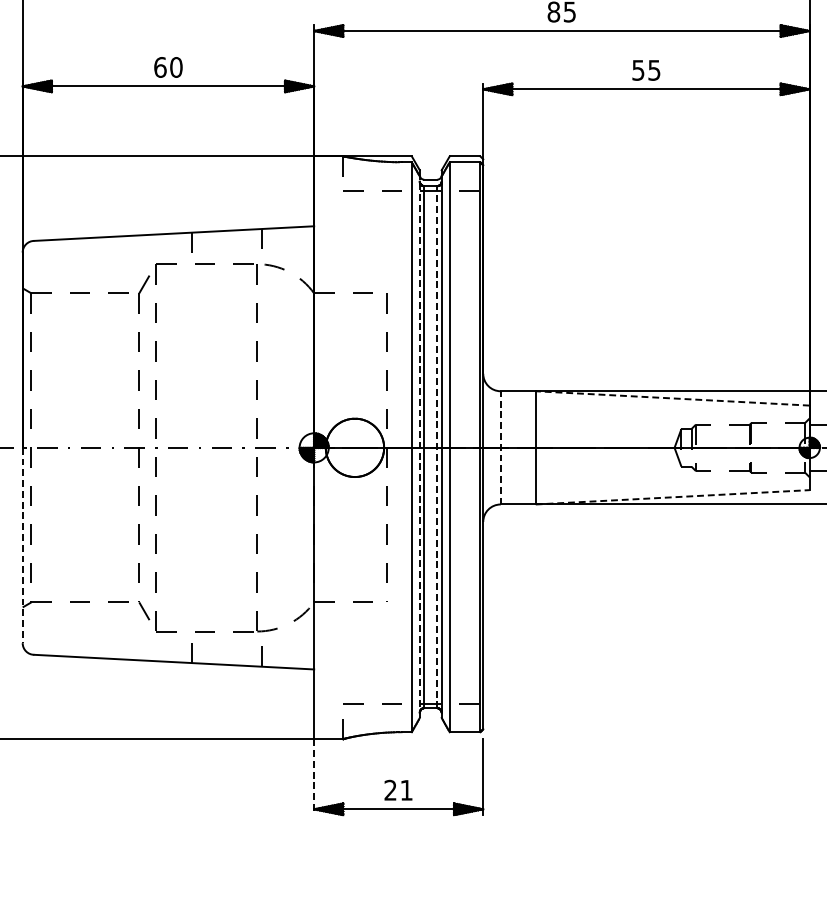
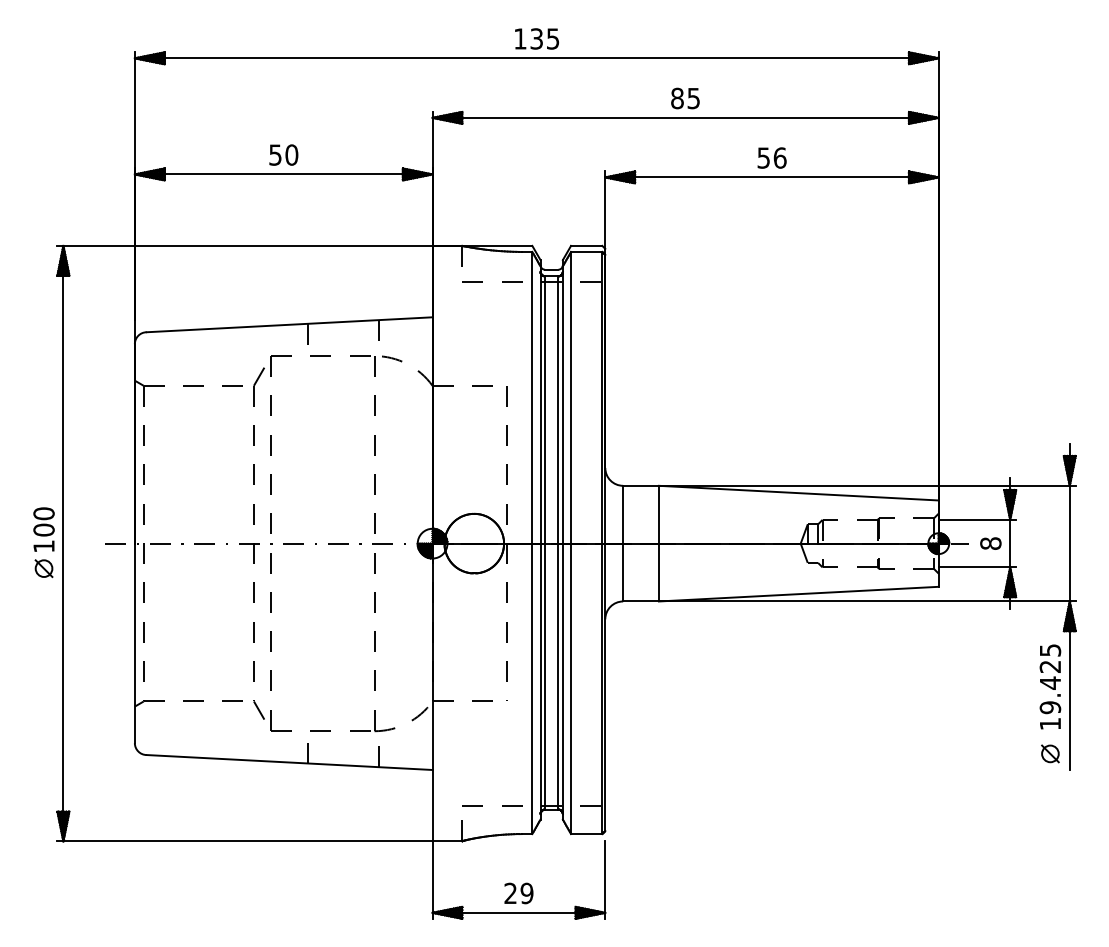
text: (160, 66) -> (275, 154), 60 -> 50
text: (653, 69) -> (779, 157), 55 -> 56
line: (672, 398) -> (798, 493), dashed -> solid
line: (419, 446) -> (540, 542), dashed -> solid
line: (437, 446) -> (558, 542), dashed -> solid
line: (501, 447) -> (623, 543), dashed -> solid
line: (673, 497) -> (799, 594), dashed -> solid
line: (22, 545) -> (134, 643), dashed -> solid
line: (314, 777) -> (432, 880), dashed -> solid
text: (406, 790) -> (526, 893), 21 -> 29

